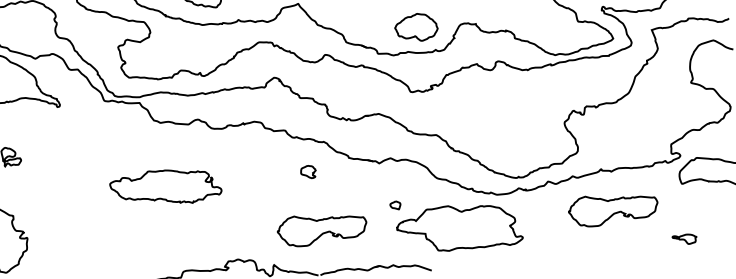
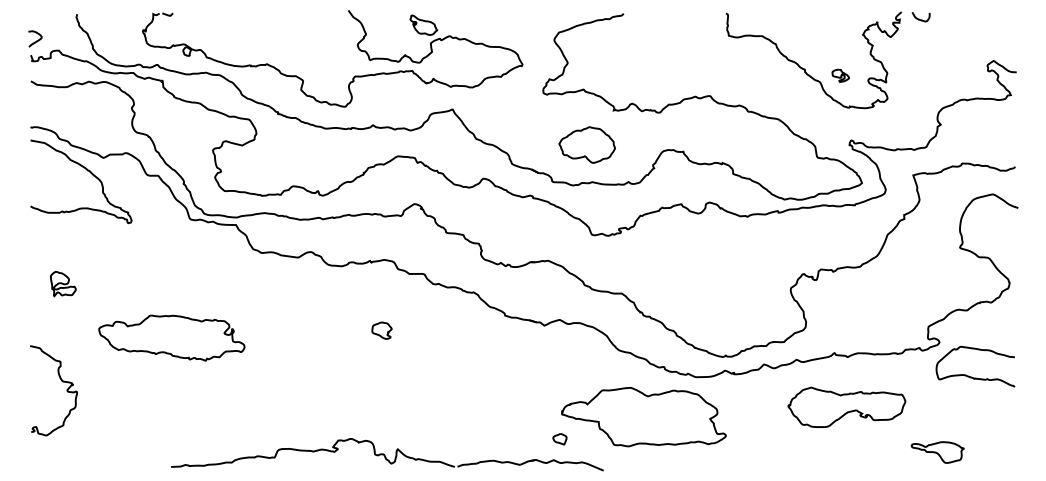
part: (415, 27) -> (586, 144), moved
part: (308, 172) -> (381, 330), moved
part: (165, 187) -> (171, 337), moved
part: (395, 205) -> (559, 439), moved
part: (321, 229) -> (463, 406), removed
part: (684, 239) -> (937, 452), size x1.67

